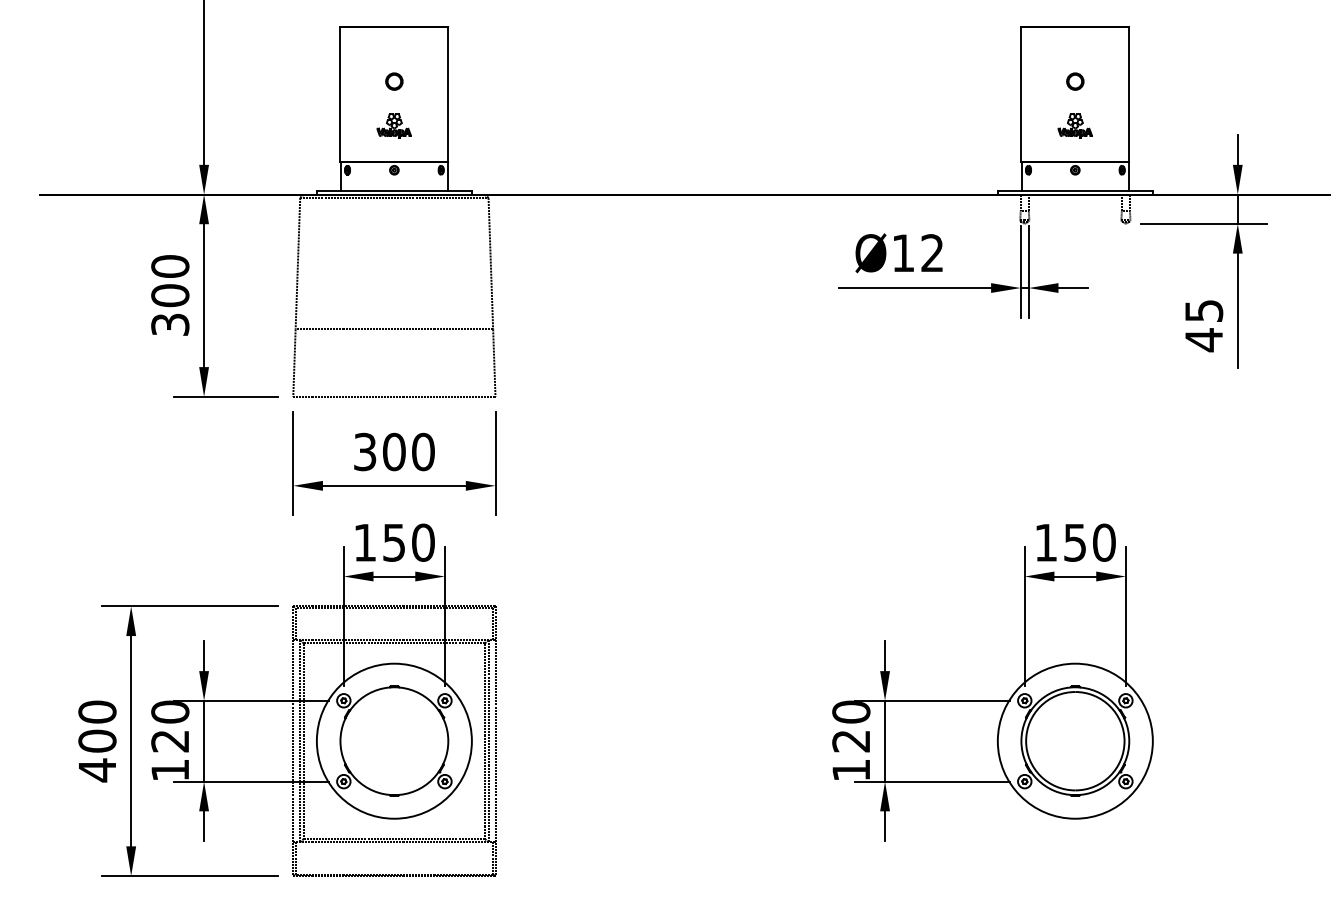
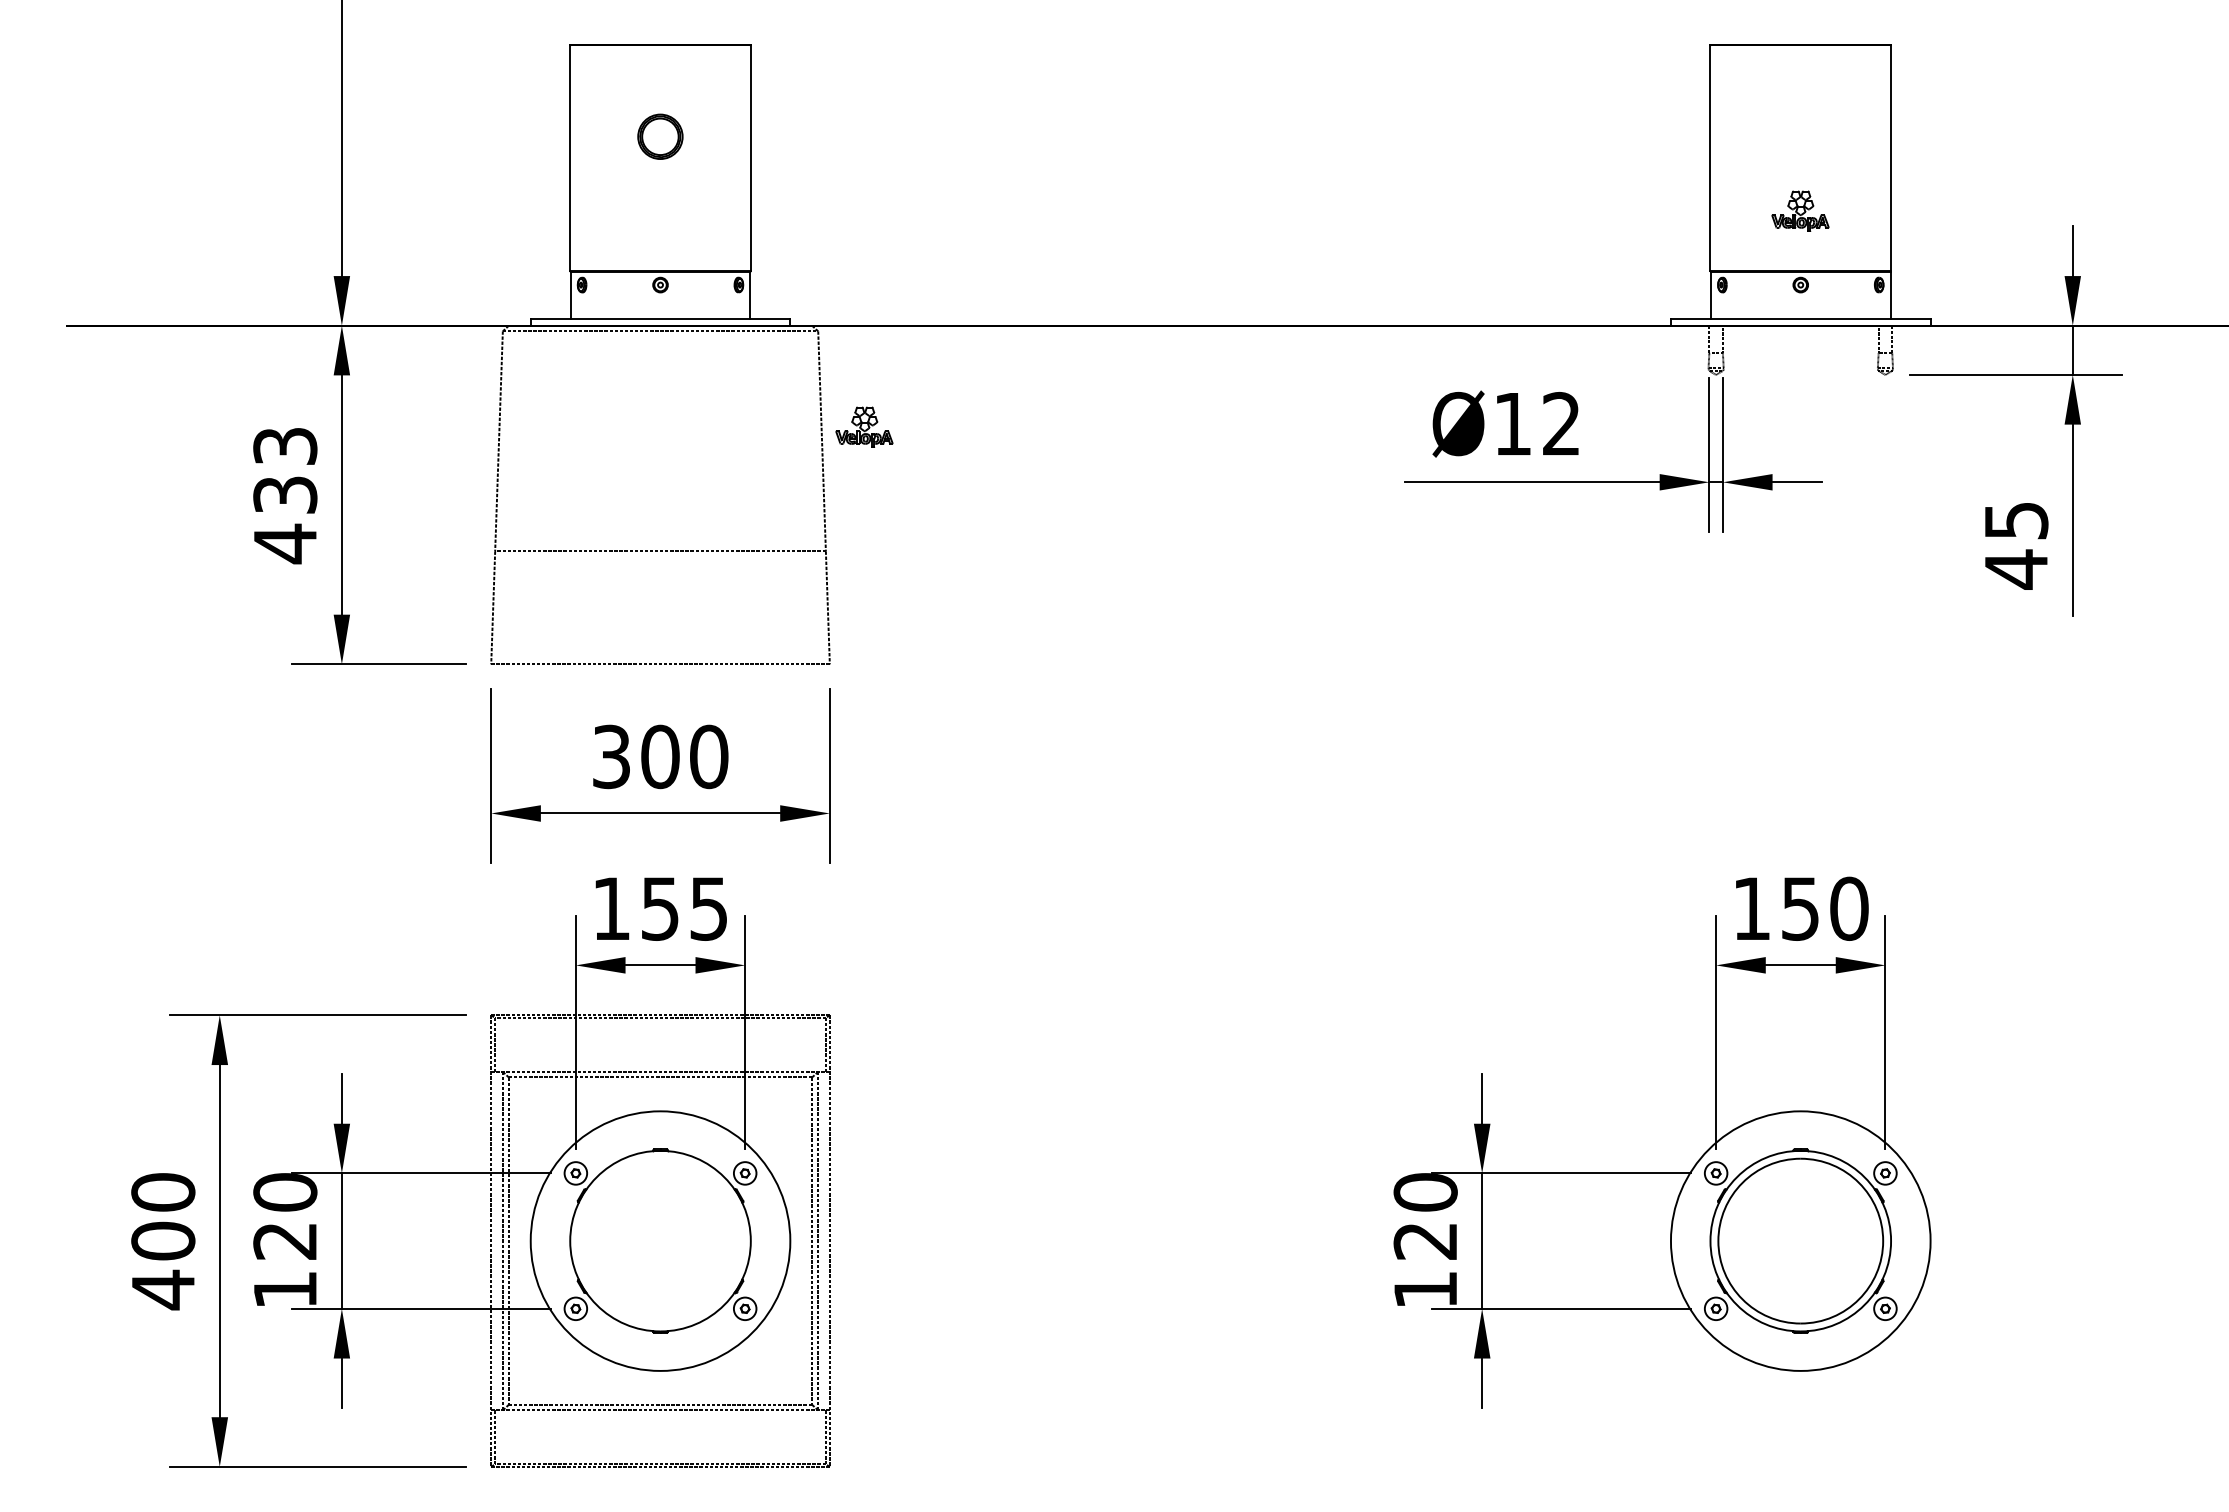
circle: (394, 81) -> (660, 136), size x1.6
circle: (1075, 81) -> (1801, 136), removed
part: (393, 125) -> (863, 426), moved
text: (170, 295) -> (285, 494), 300 -> 433
text: (423, 542) -> (709, 908), 150 -> 155

